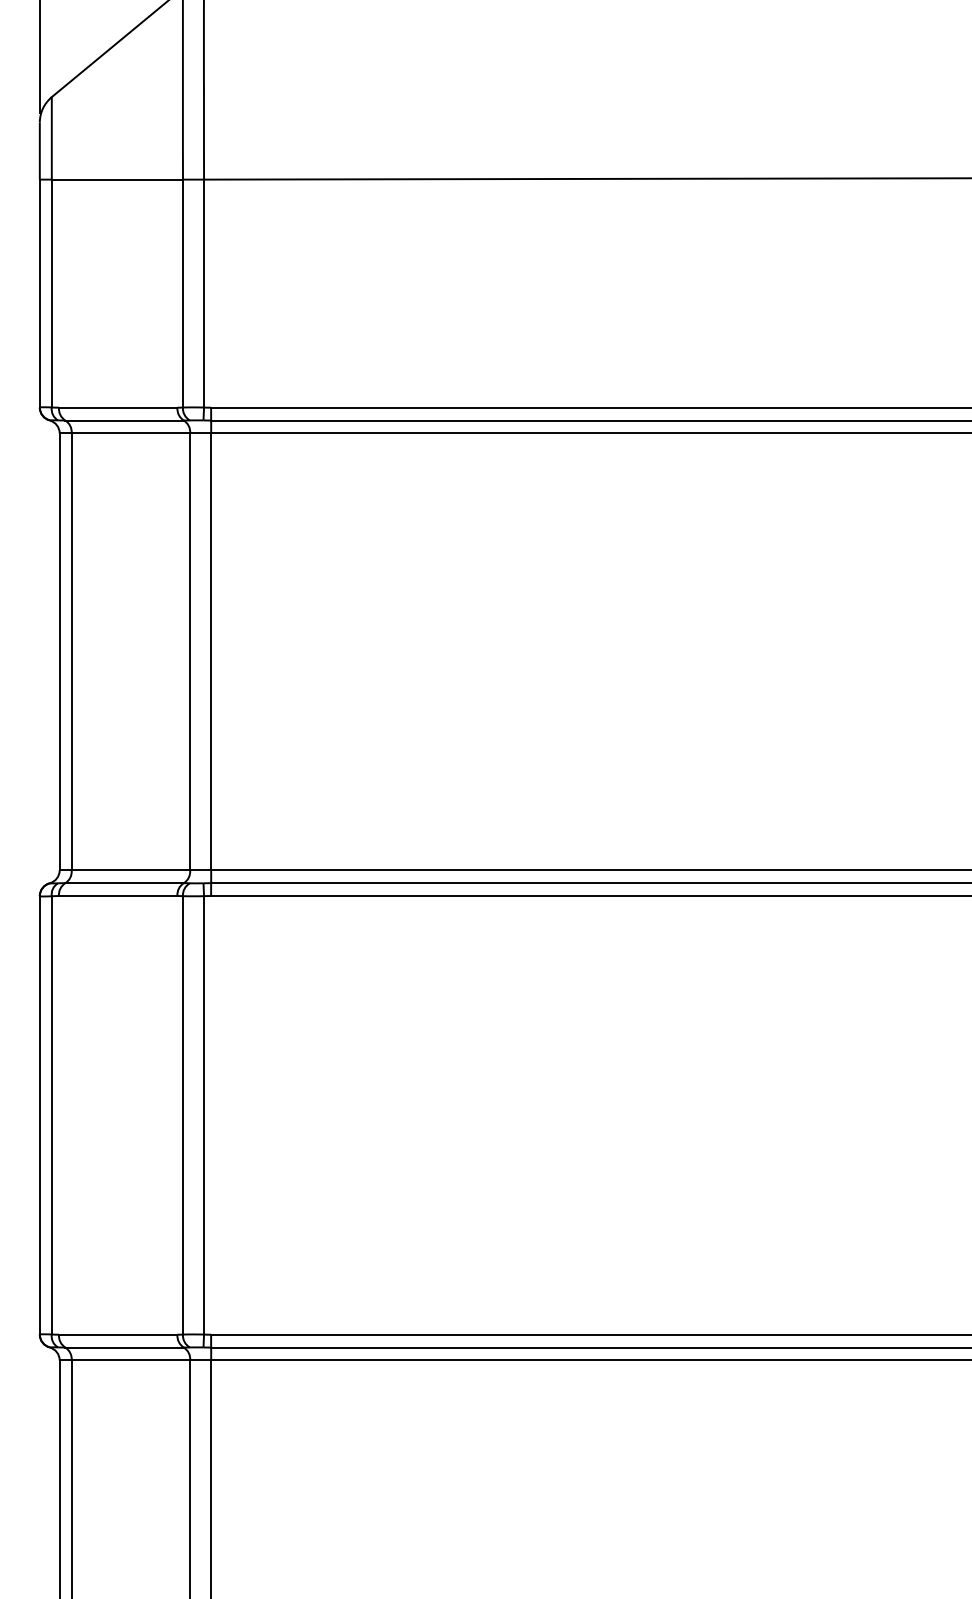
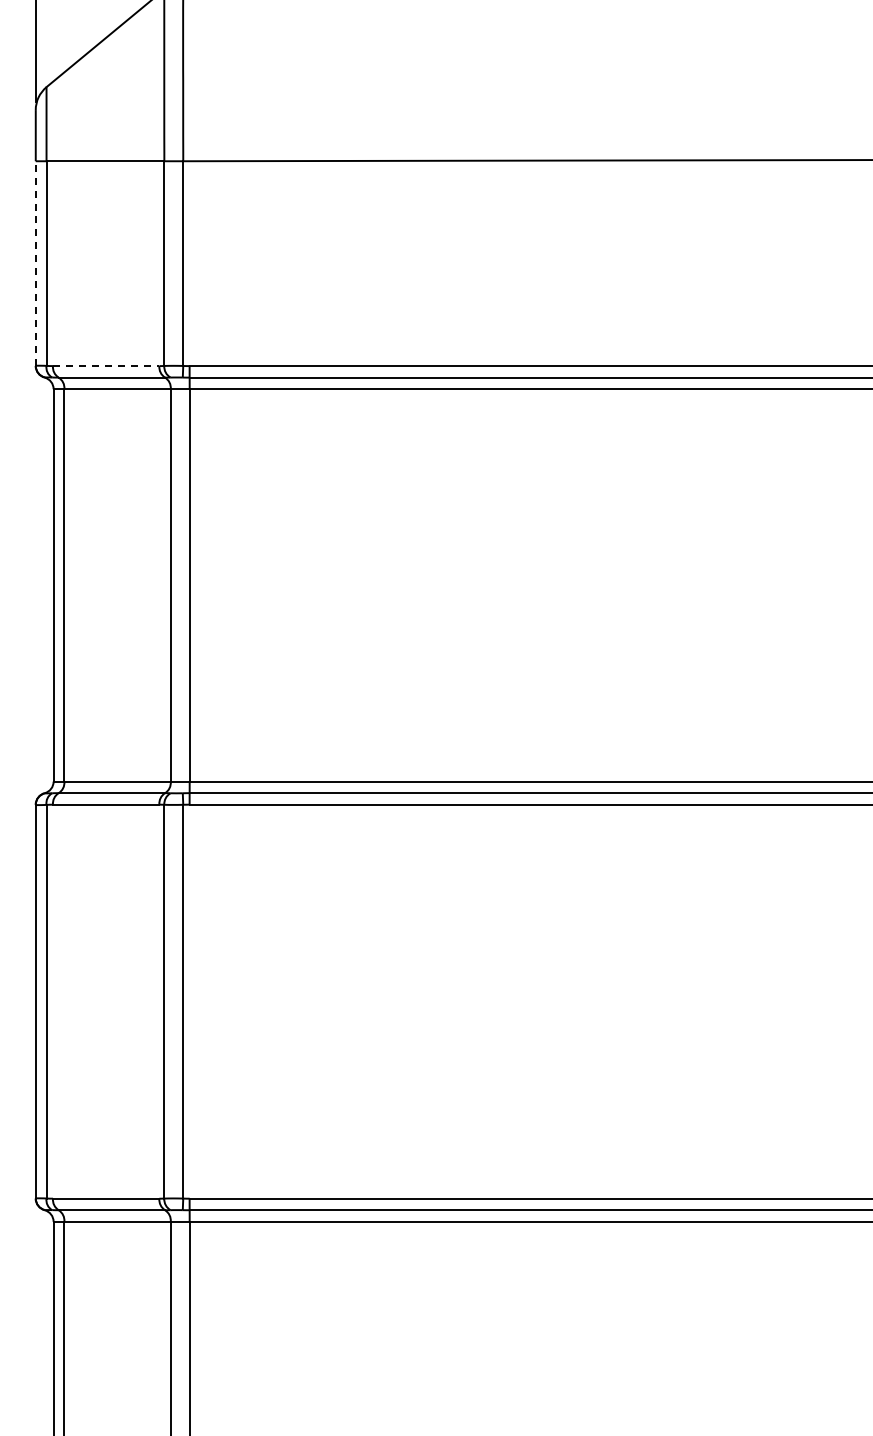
line: (39, 293) -> (35, 263), solid -> dashed
line: (118, 408) -> (106, 366), solid -> dashed

